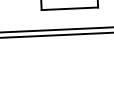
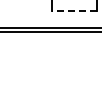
line: (69, 8) -> (74, 11), solid -> dashed

